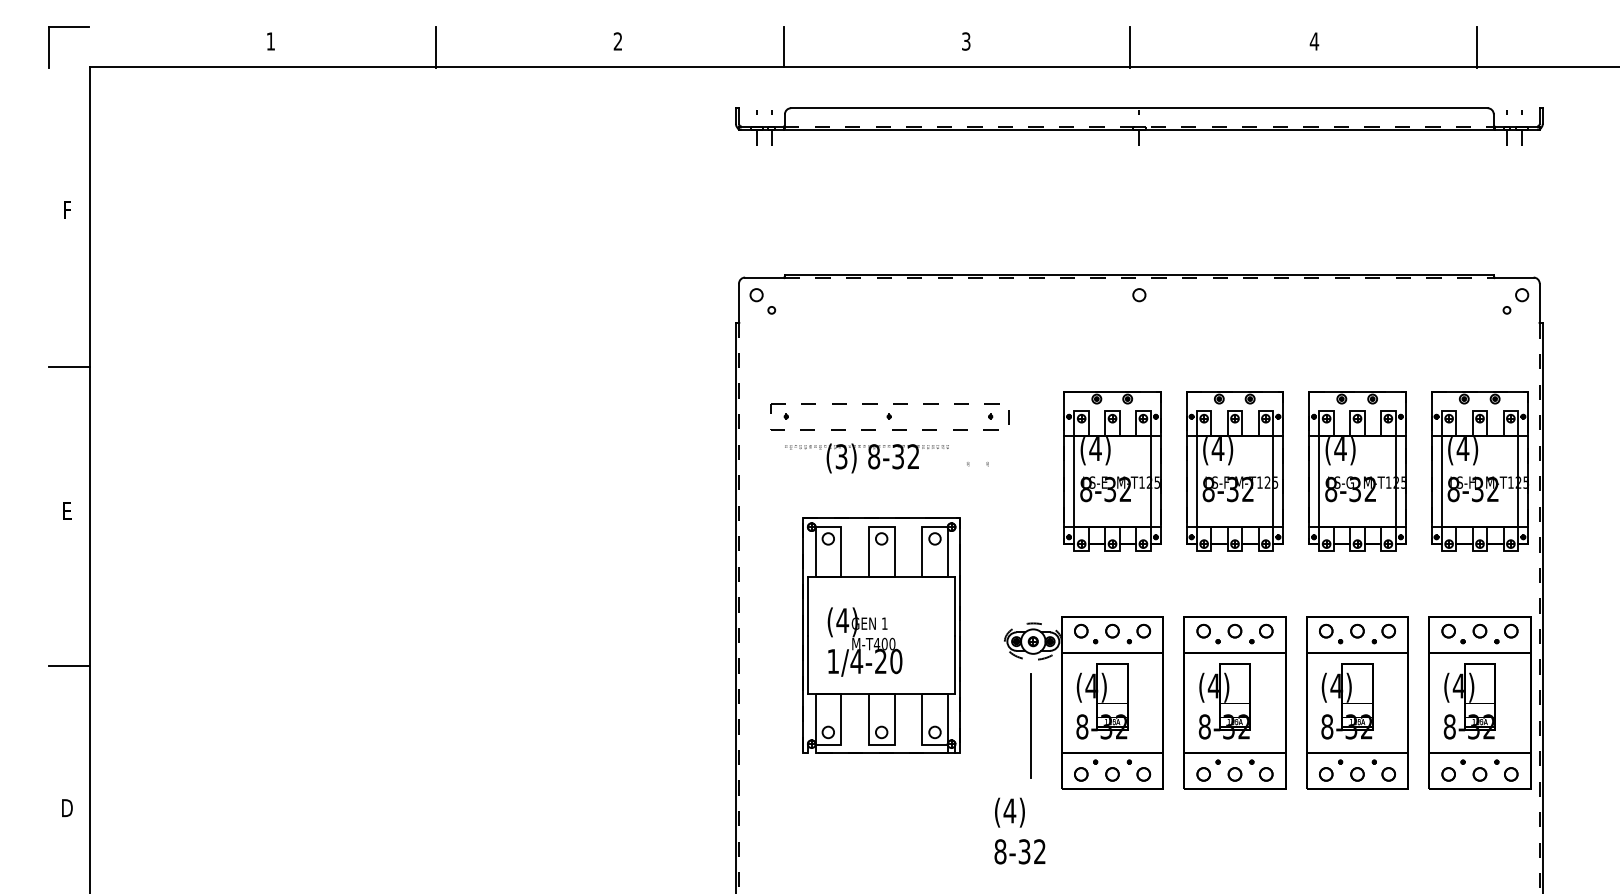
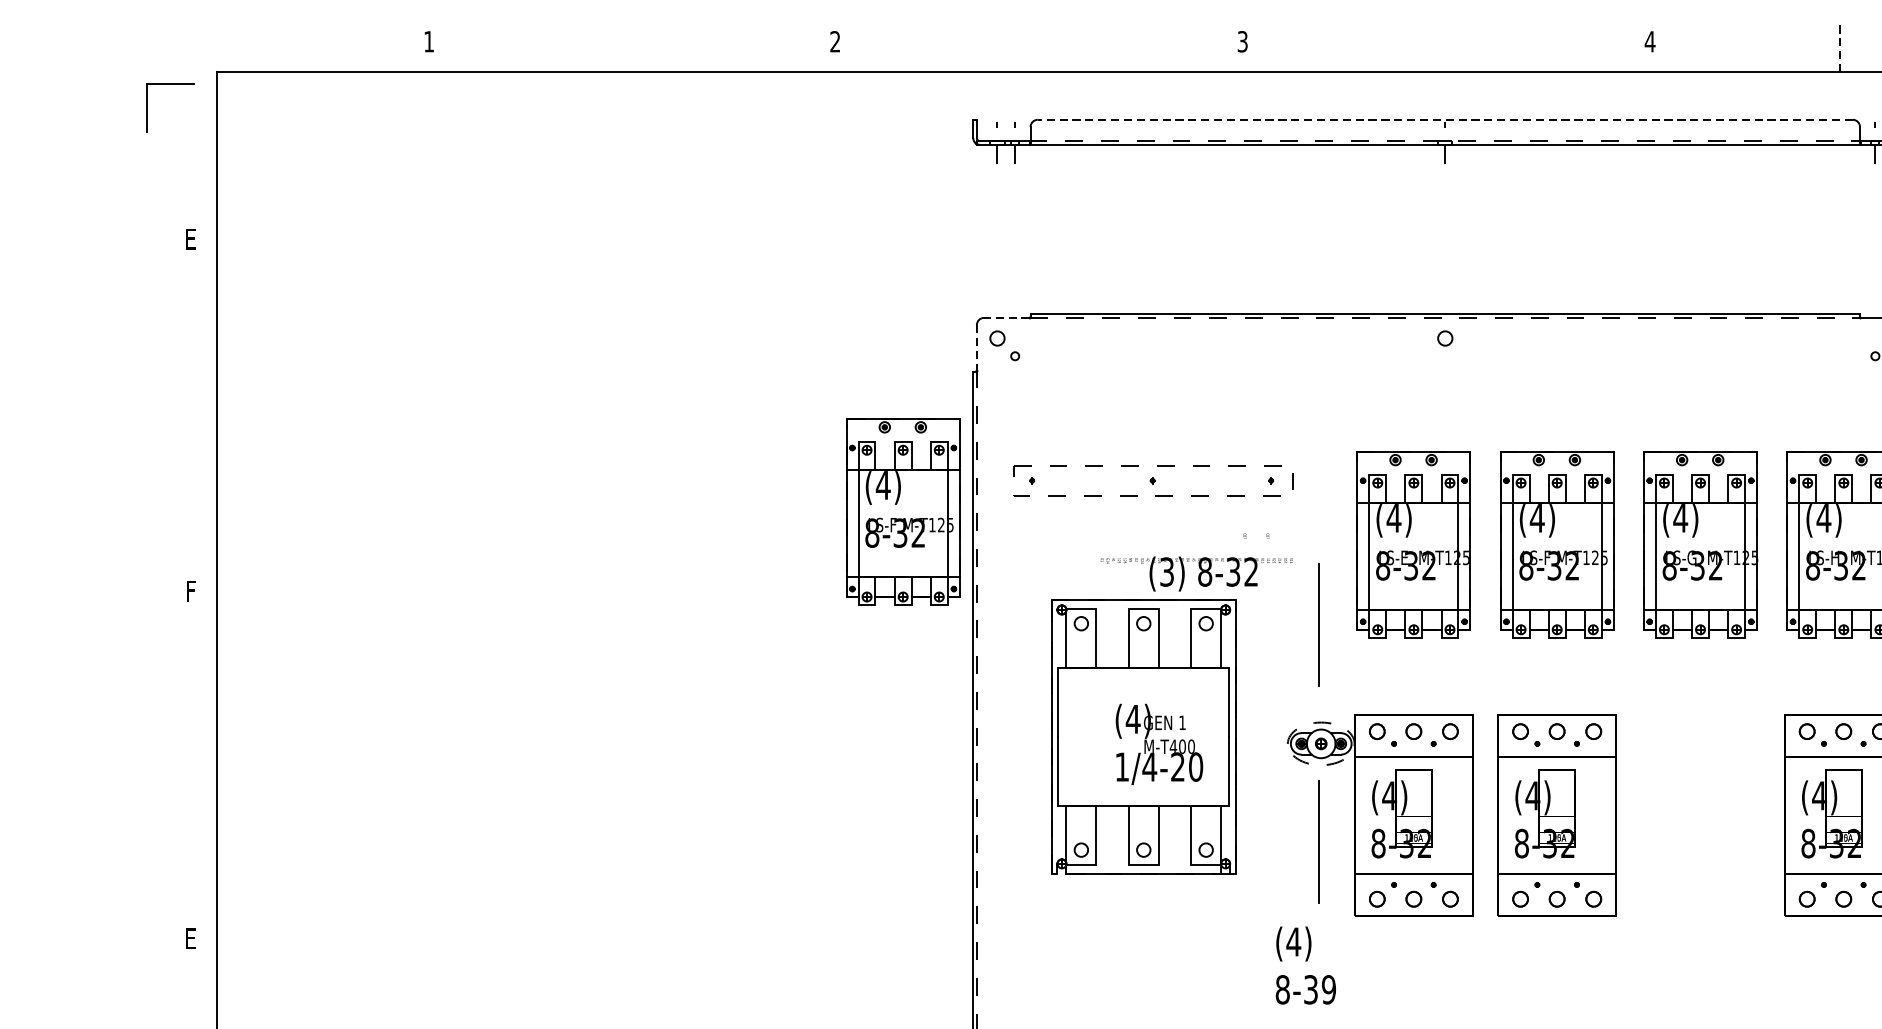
line: (436, 46) -> (622, 47), removed
line: (783, 46) -> (1028, 47), removed
line: (1130, 46) -> (1434, 47), removed
line: (1477, 46) -> (1840, 47), solid -> dashed
part: (49, 47) -> (147, 108), moved
line: (1138, 108) -> (1444, 120), solid -> dashed
text: (67, 209) -> (191, 238), F -> E
line: (764, 277) -> (1006, 317), solid -> dashed
line: (739, 303) -> (977, 348), solid -> dashed
line: (68, 366) -> (192, 421), removed
part: (675, 443) -> (902, 512), added
text: (866, 458) -> (1196, 574), moved
text: (67, 510) -> (191, 590), E -> F
line: (1030, 539) -> (1317, 624), added
text: (864, 641) -> (1158, 743), moved
line: (68, 666) -> (192, 772), removed
part: (1357, 702) -> (1700, 815), removed
text: (67, 808) -> (191, 939), D -> E
text: (1039, 851) -> (1328, 989), 8-32 -> 8-39

